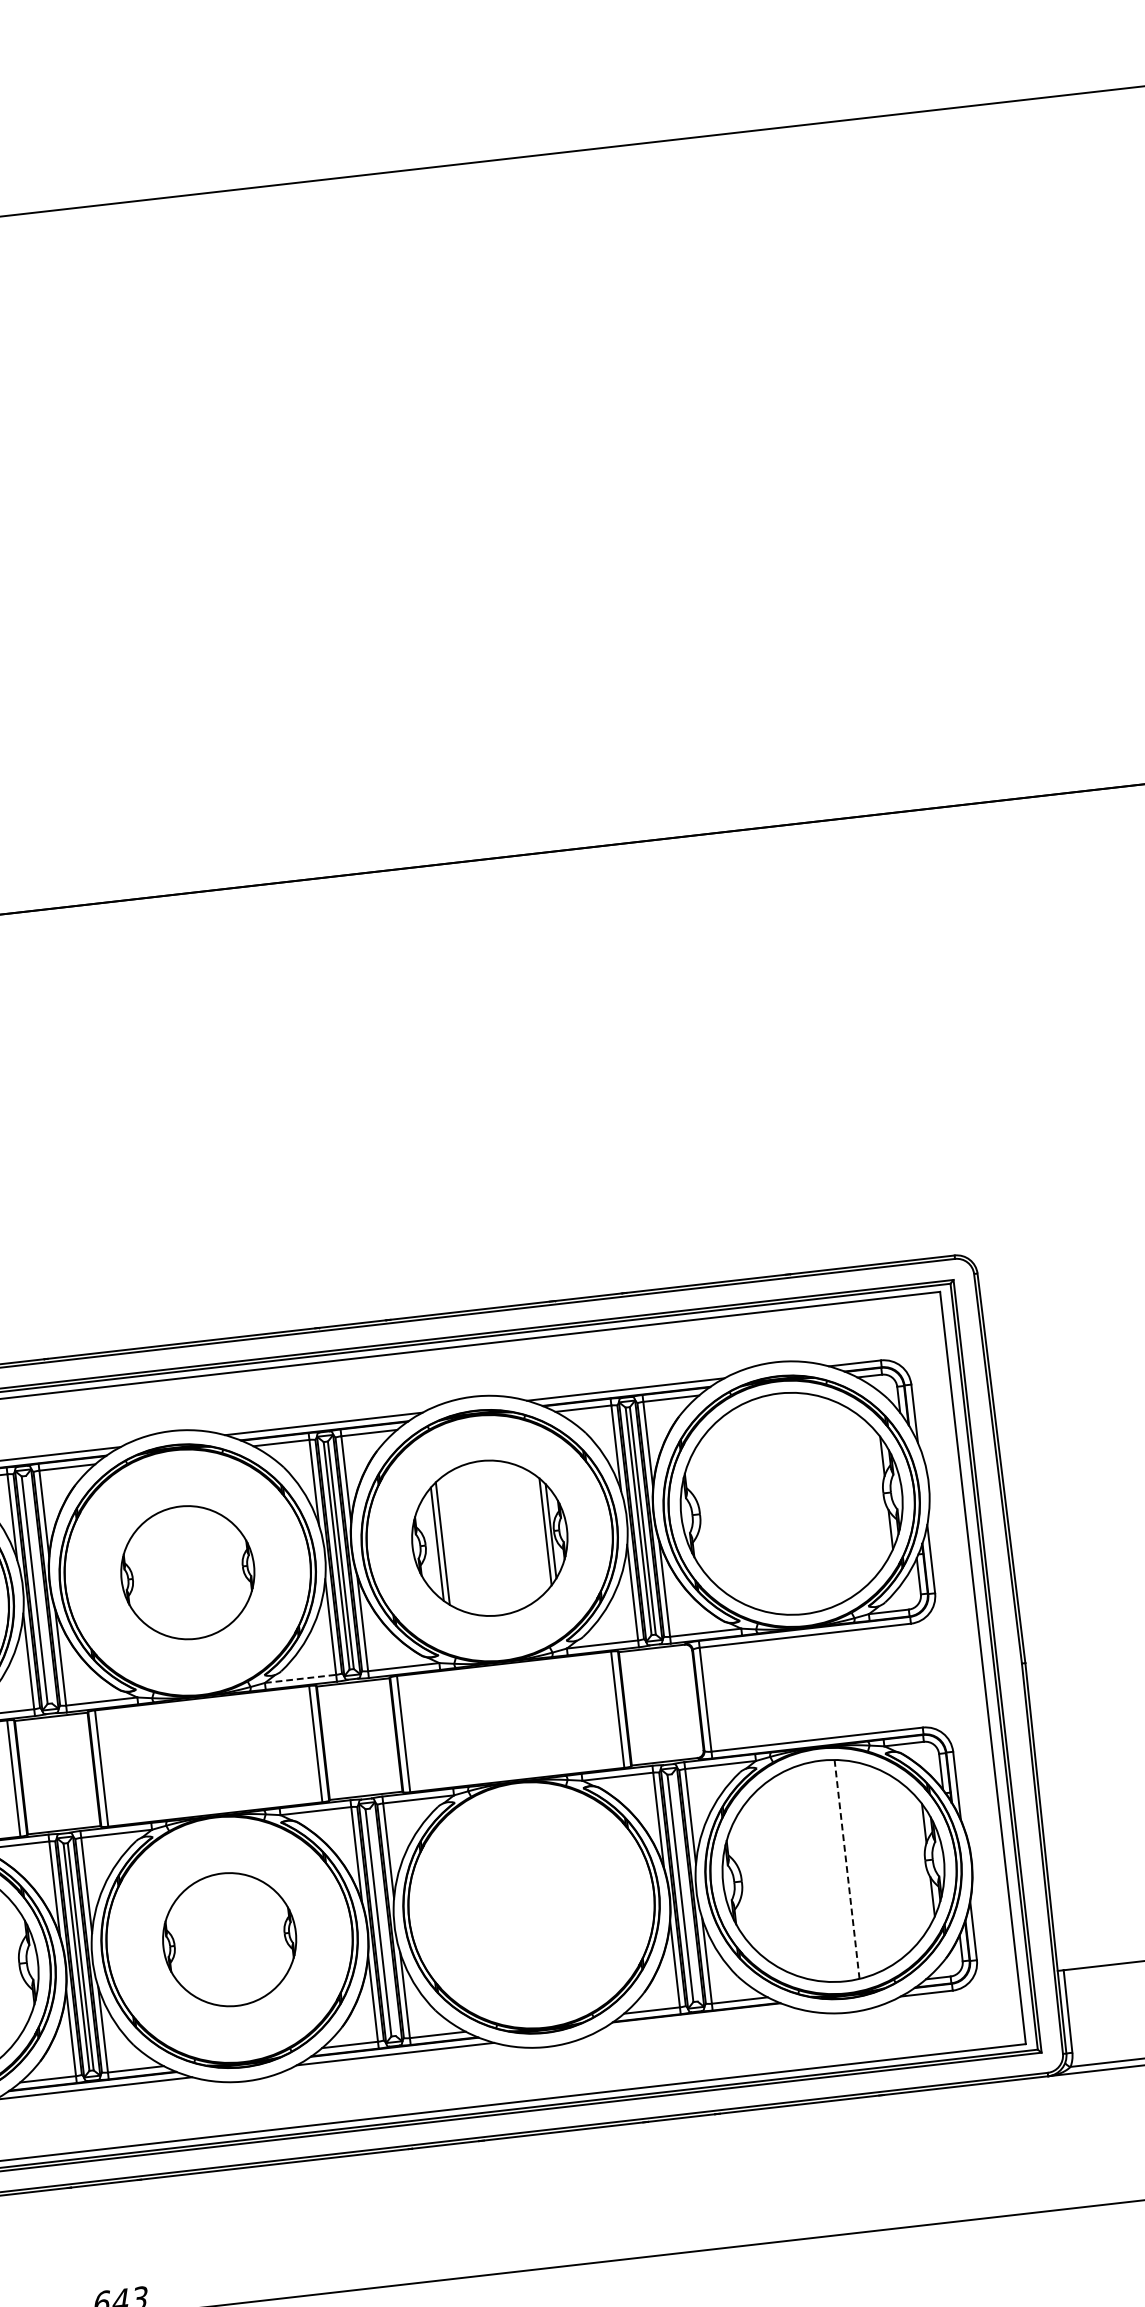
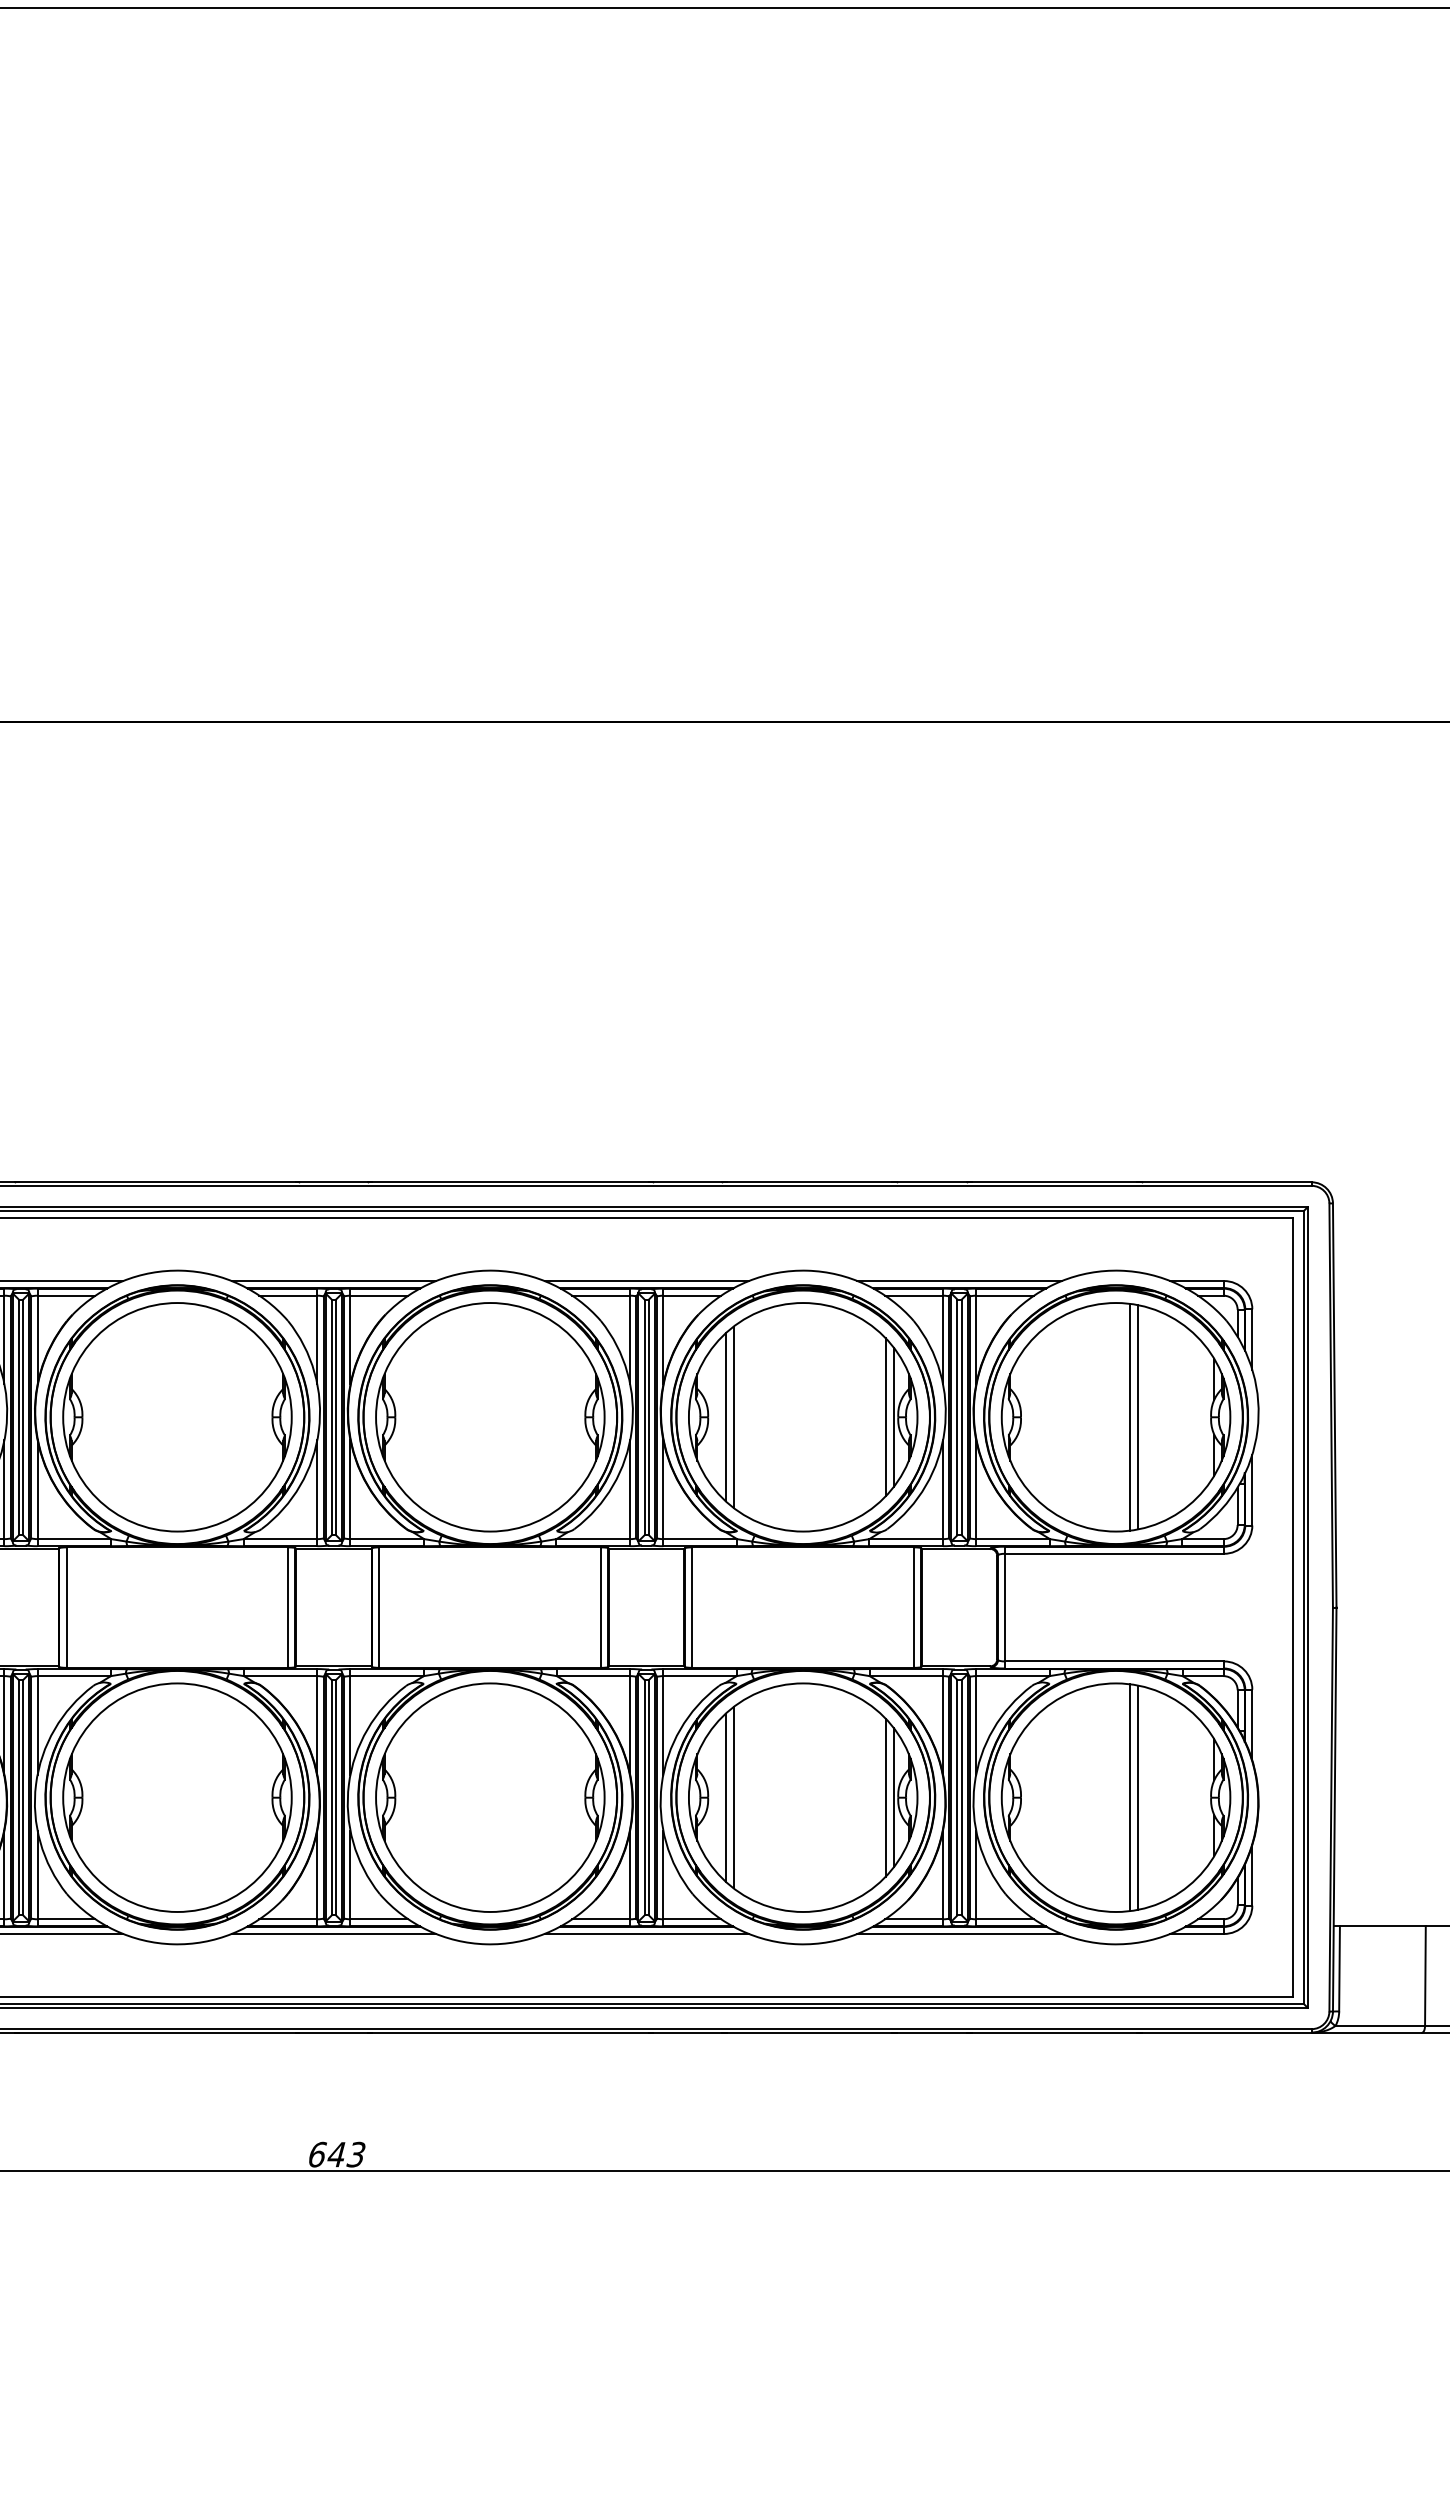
line: (805, 1501) -> (1130, 1416), added
line: (813, 1501) -> (1138, 1417), added
part: (490, 1538) -> (803, 1417), size x1.43
part: (187, 1572) -> (490, 1417), size x1.67
line: (39, 1589) -> (336, 1417), added
line: (300, 1679) -> (593, 1539), dashed -> solid
line: (855, 1868) -> (1138, 1797), added
line: (847, 1870) -> (1130, 1798), dashed -> solid
line: (684, 1887) -> (961, 1797), added
part: (531, 1905) -> (803, 1797), added
line: (382, 1922) -> (648, 1797), added
part: (229, 1939) -> (490, 1797), size x1.67
line: (697, 2019) -> (959, 1933), added

